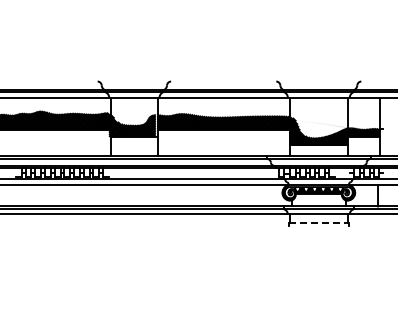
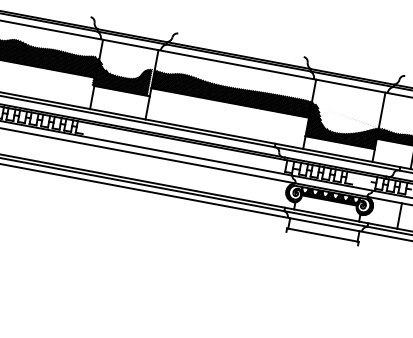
line: (319, 222) -> (323, 234), dashed -> solid

